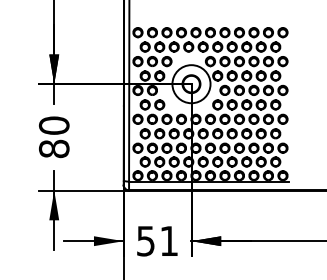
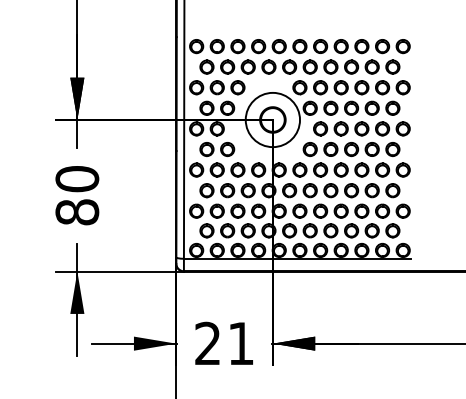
text: (145, 241) -> (207, 343), 51 -> 21

